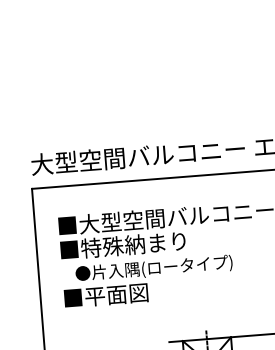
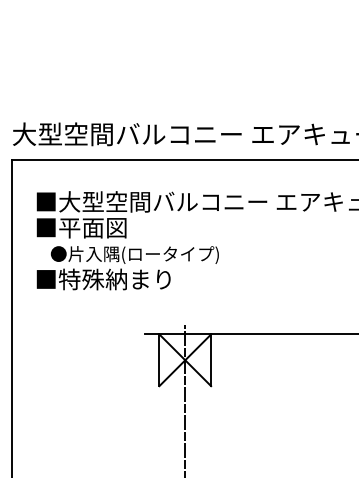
text: (133, 244) -> (114, 227), ■特殊納まり -> ■平面図
text: (136, 293) -> (114, 279), ■平面図 -> ■特殊納まり

